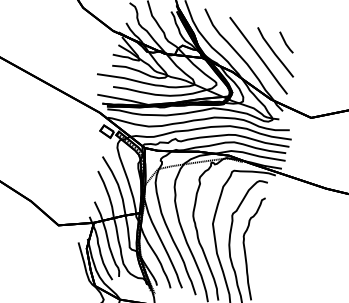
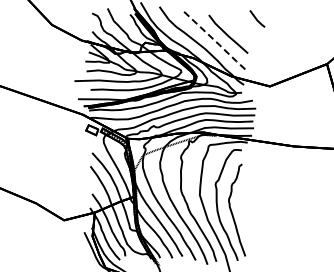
line: (286, 42) -> (257, 18), moved
line: (259, 56) -> (214, 40), solid -> dashed

